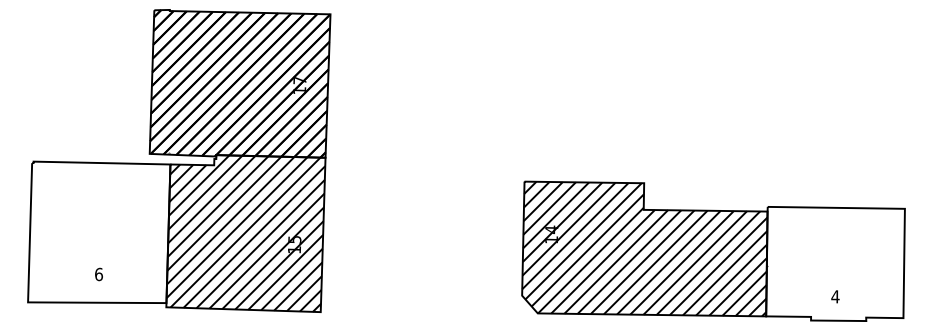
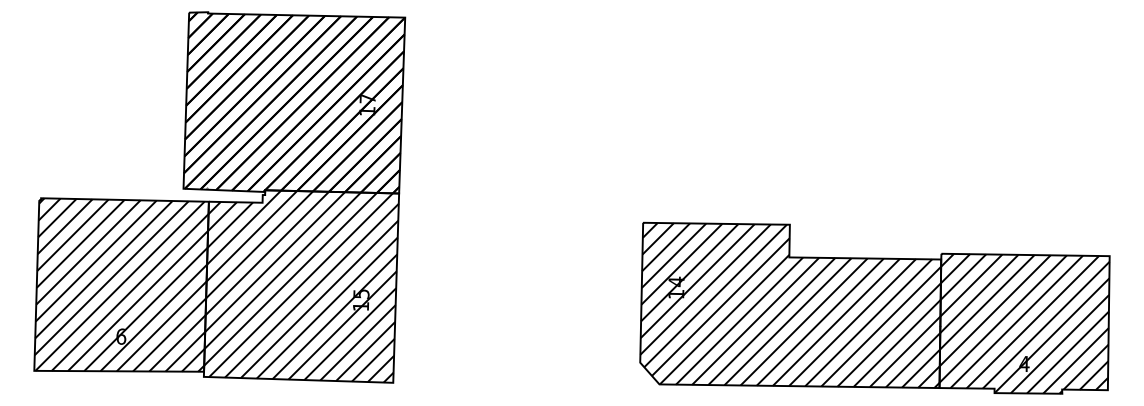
hatch: (99, 231) -> (121, 284), added
hatch: (835, 263) -> (1024, 323), added

